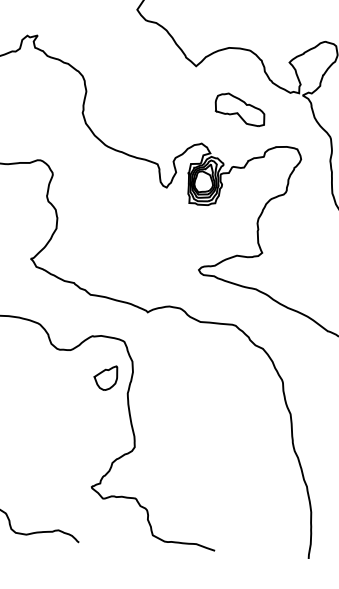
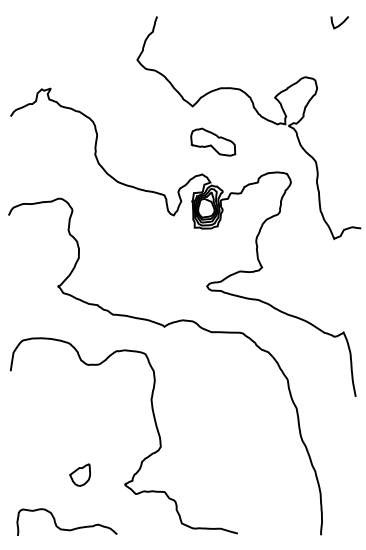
part: (240, 108) -> (213, 141), moved
part: (106, 377) -> (80, 474), moved

